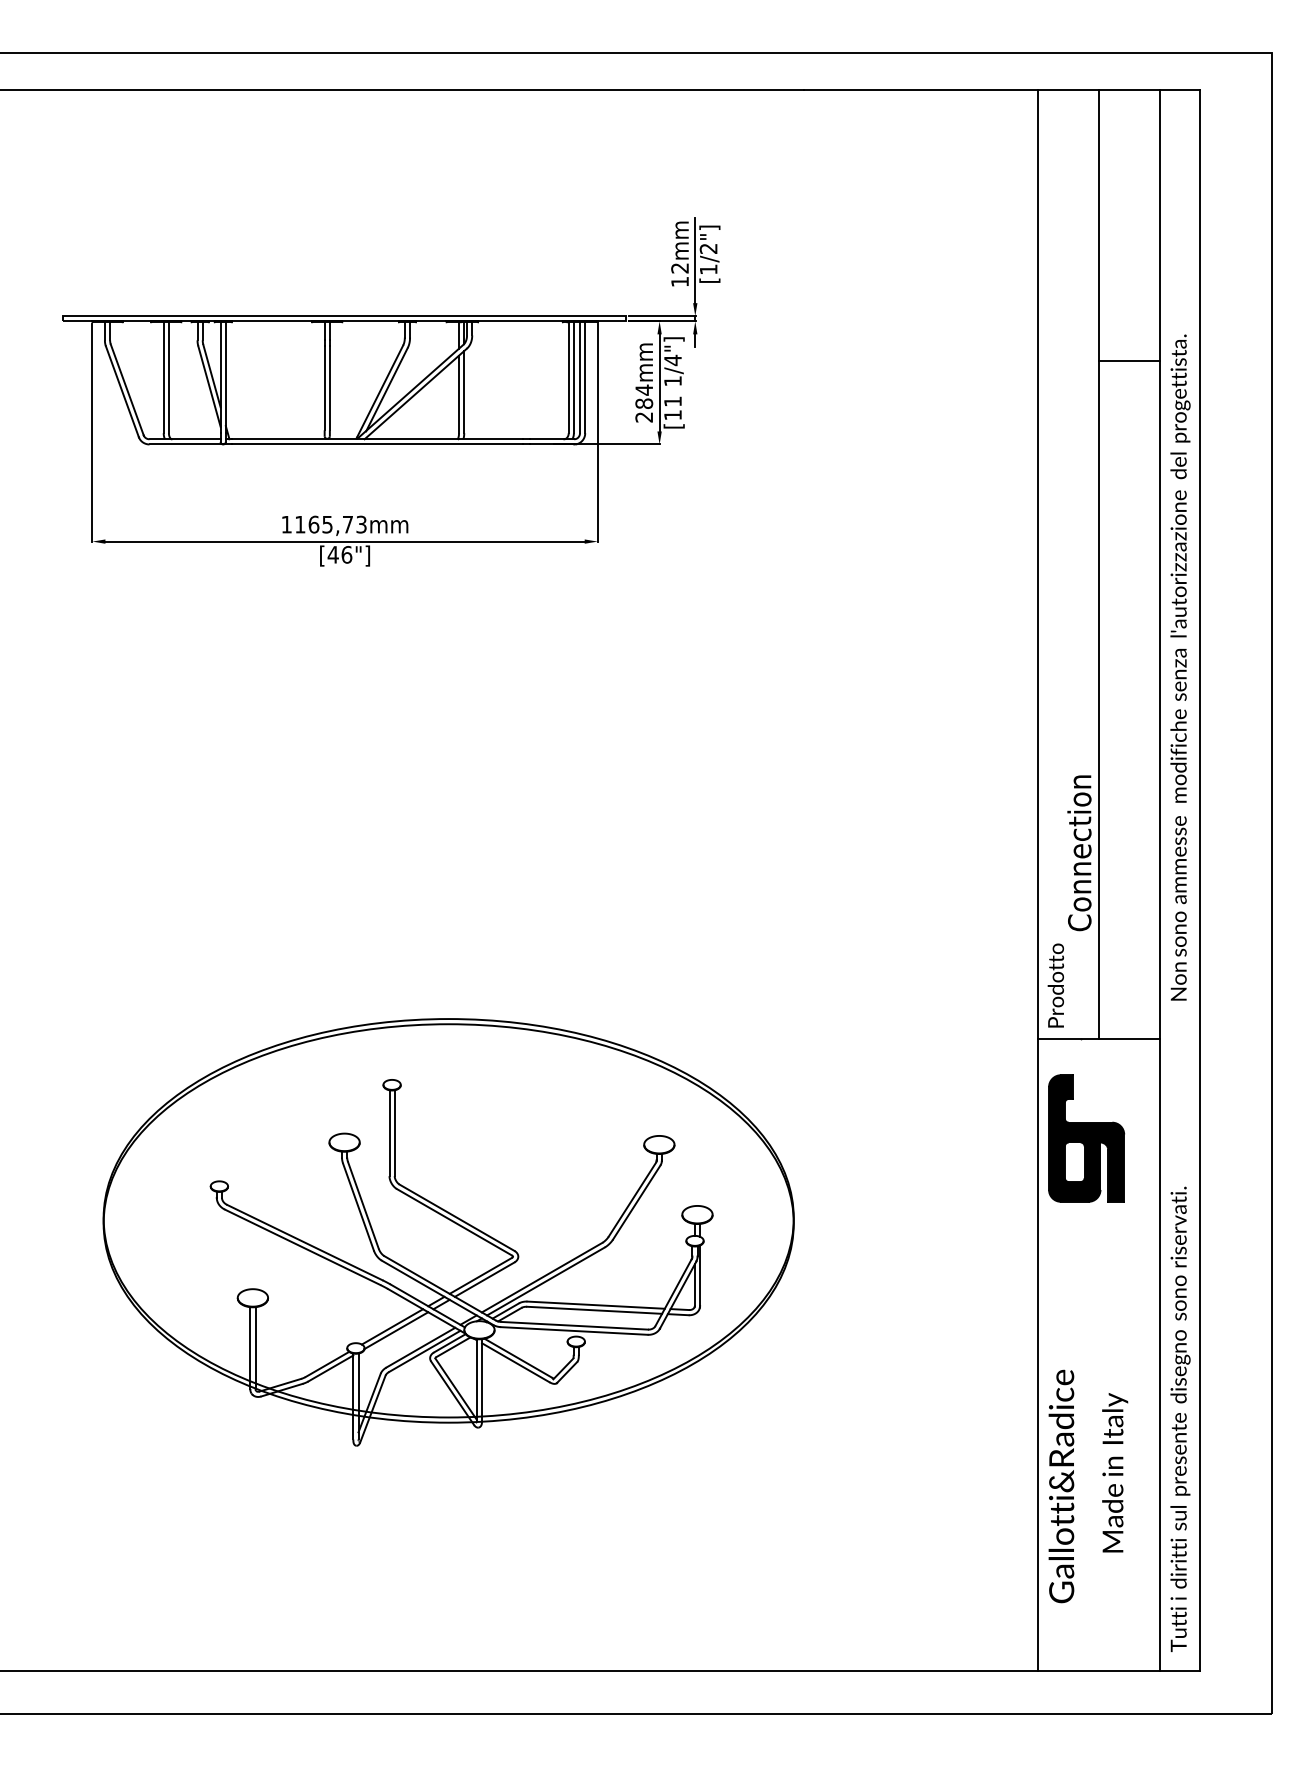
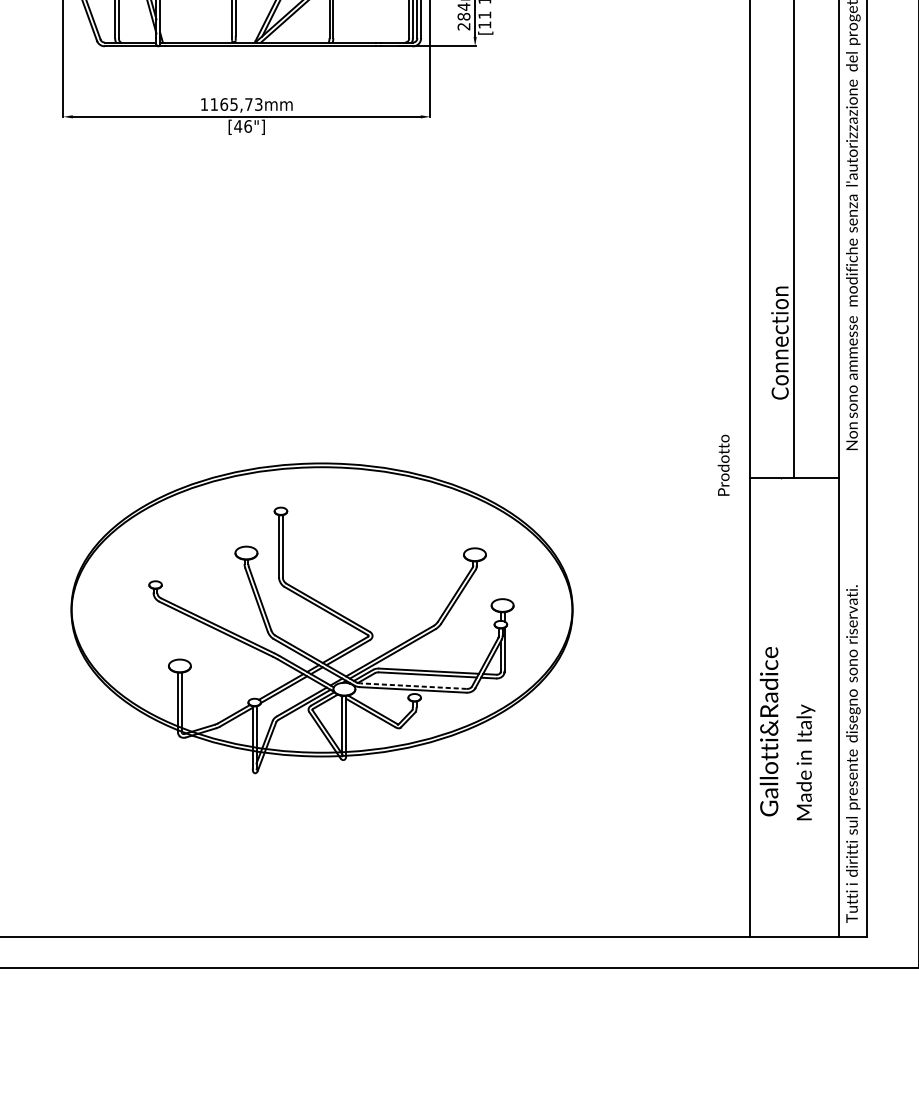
text: (1055, 985) -> (723, 465), moved
part: (1086, 1138) -> (785, 550), removed
line: (574, 1325) -> (413, 685), solid -> dashed
text: (1115, 1472) -> (806, 762), moved
text: (1061, 1486) -> (769, 731), moved

